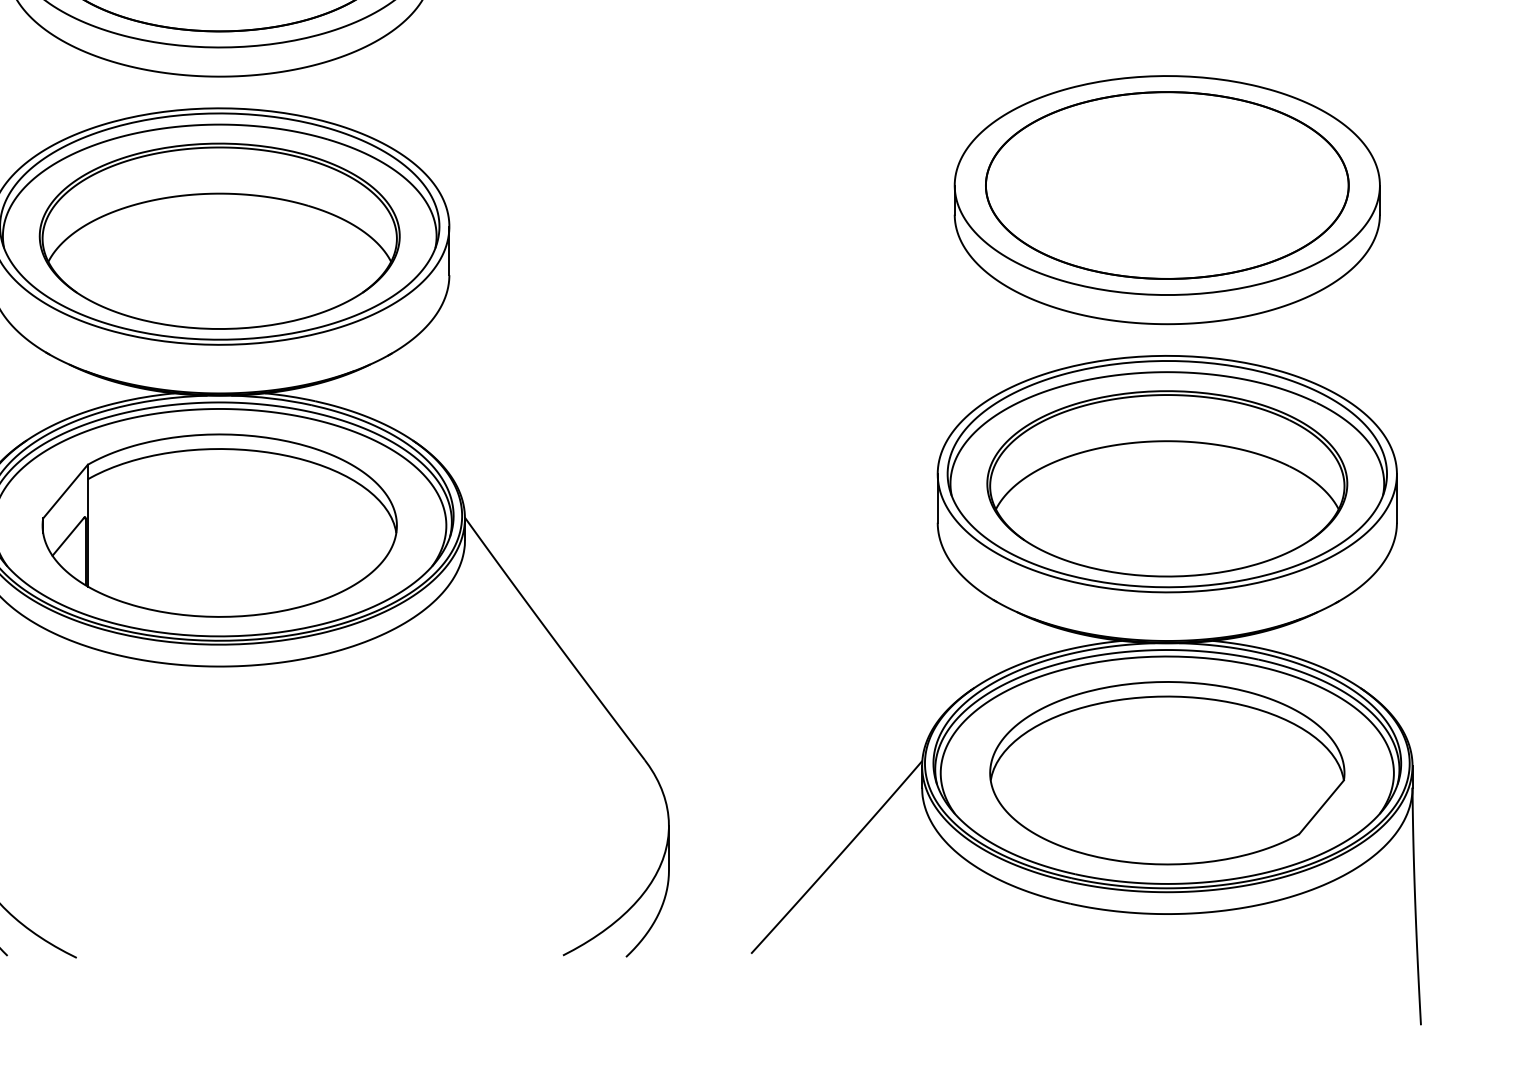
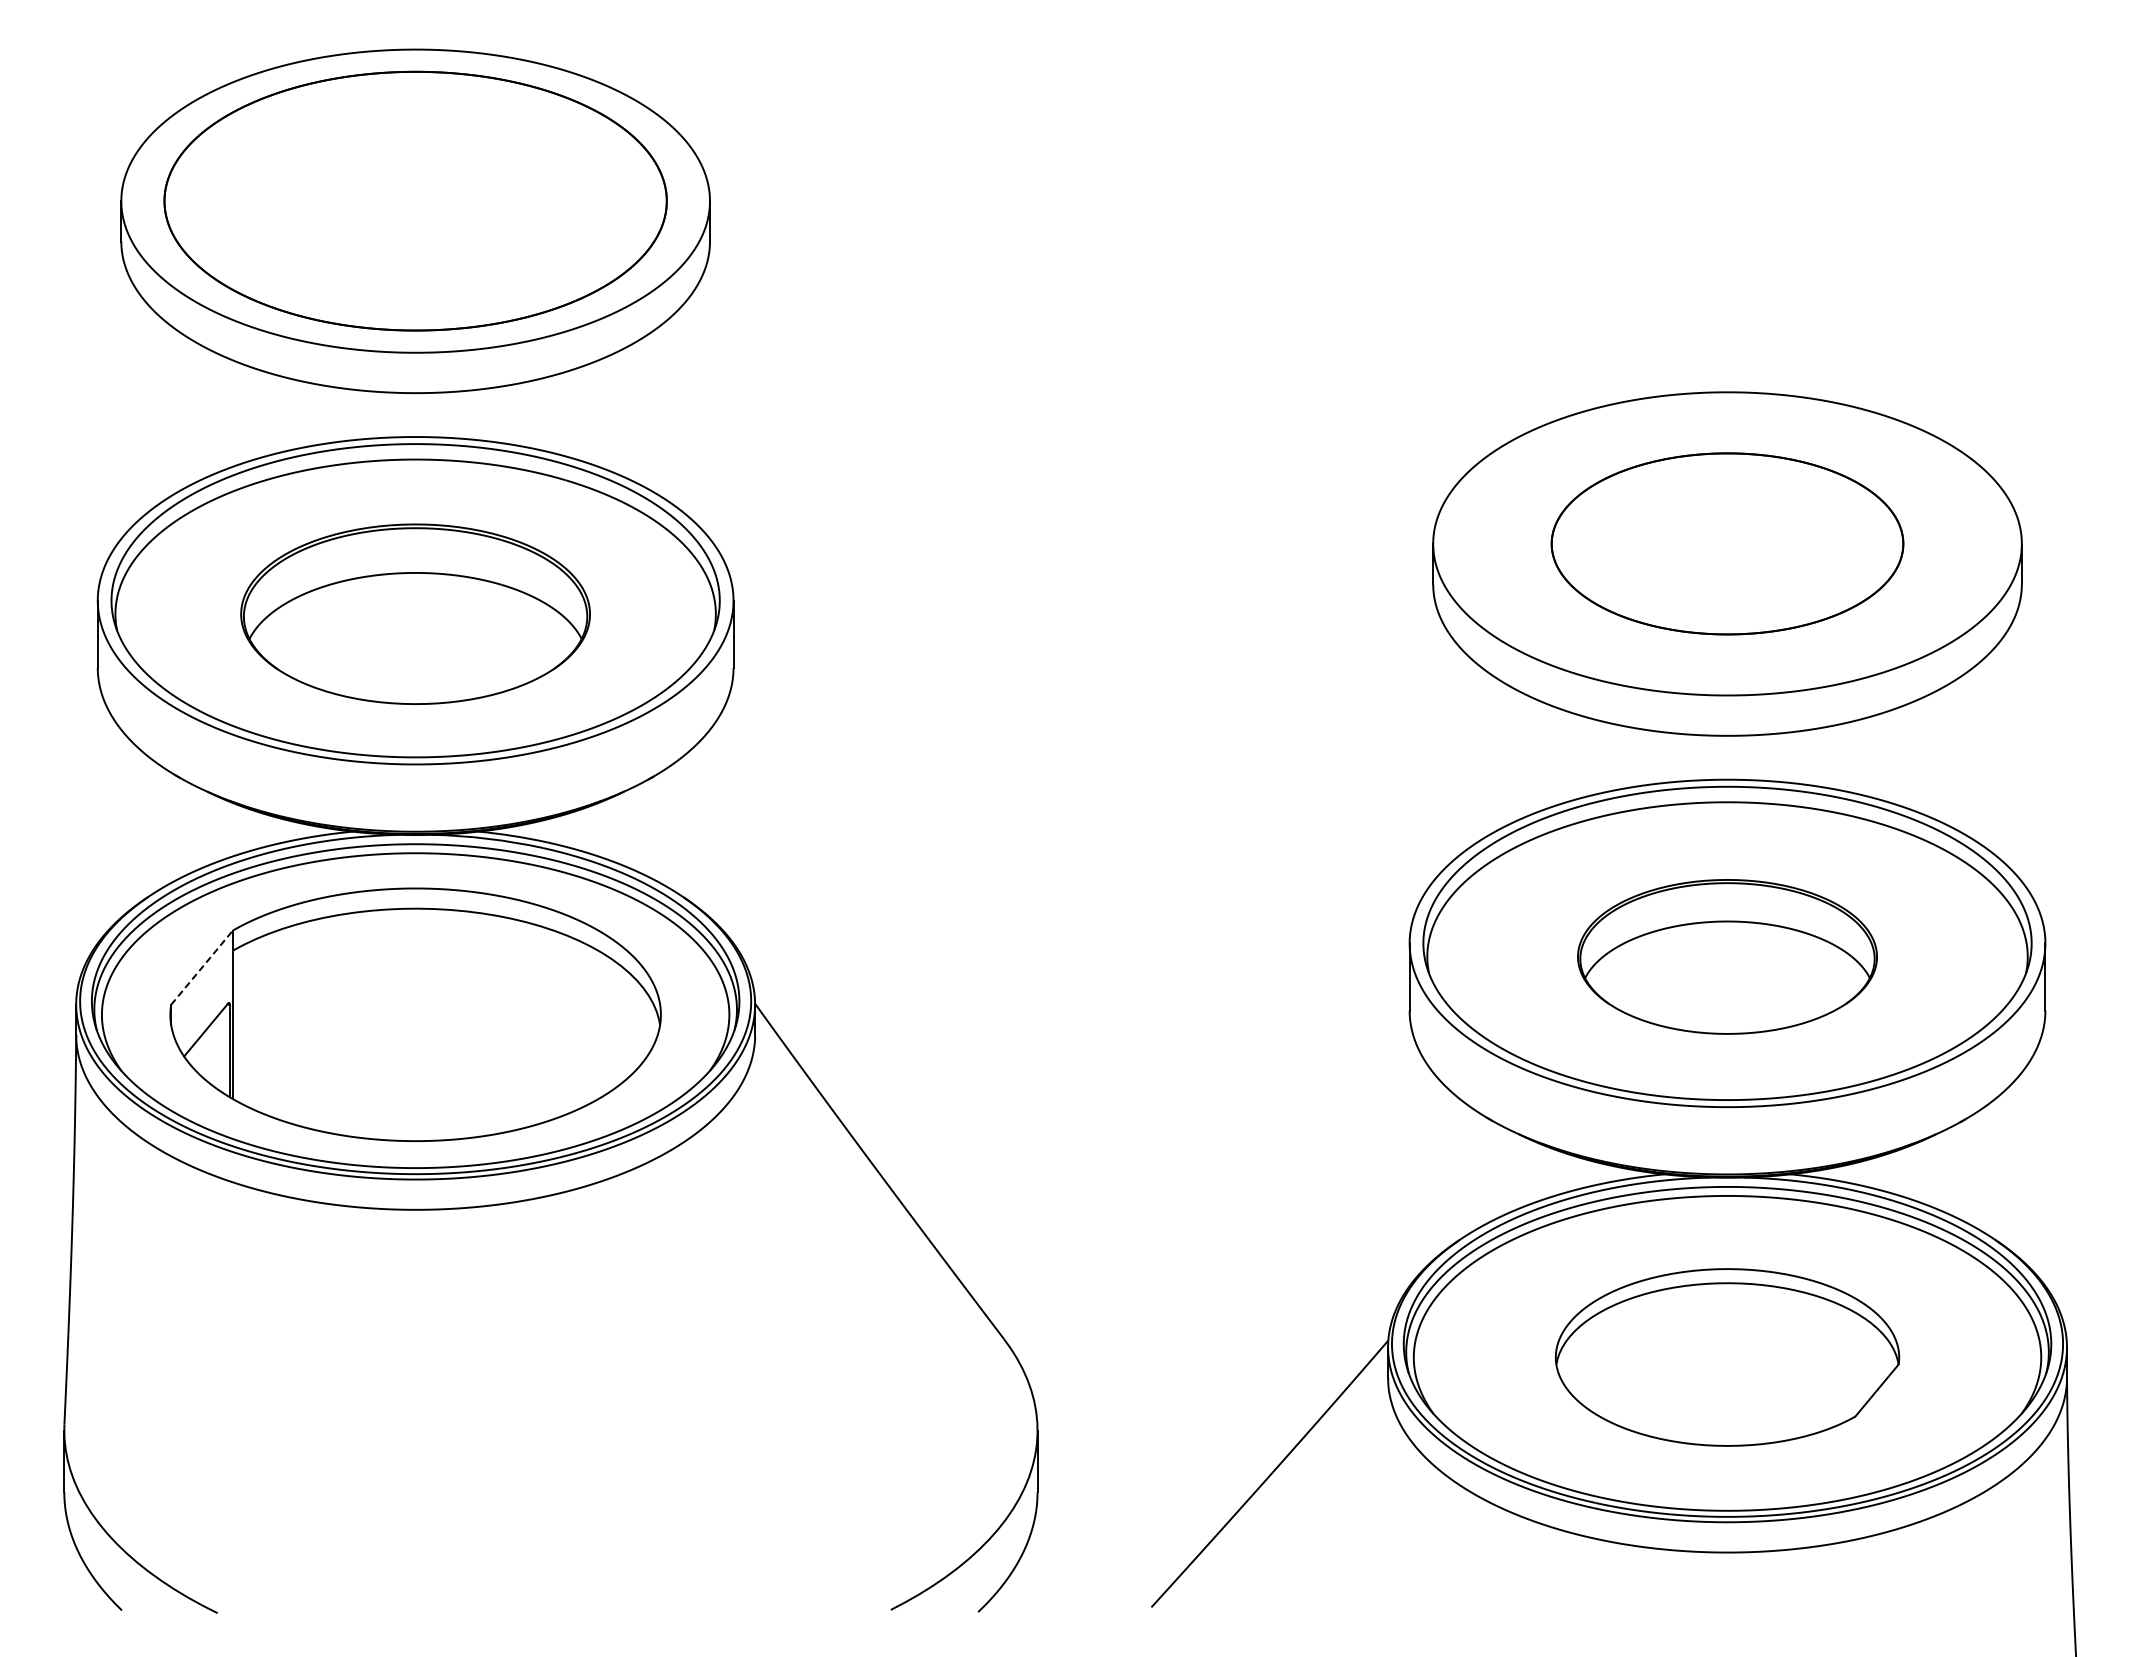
part: (1167, 185) -> (1727, 543), size x0.7
part: (219, 236) -> (415, 614), size x0.7
part: (1167, 483) -> (1727, 956), size x0.6
line: (65, 491) -> (202, 967), solid -> dashed
part: (1167, 773) -> (1727, 1357), size x0.7

